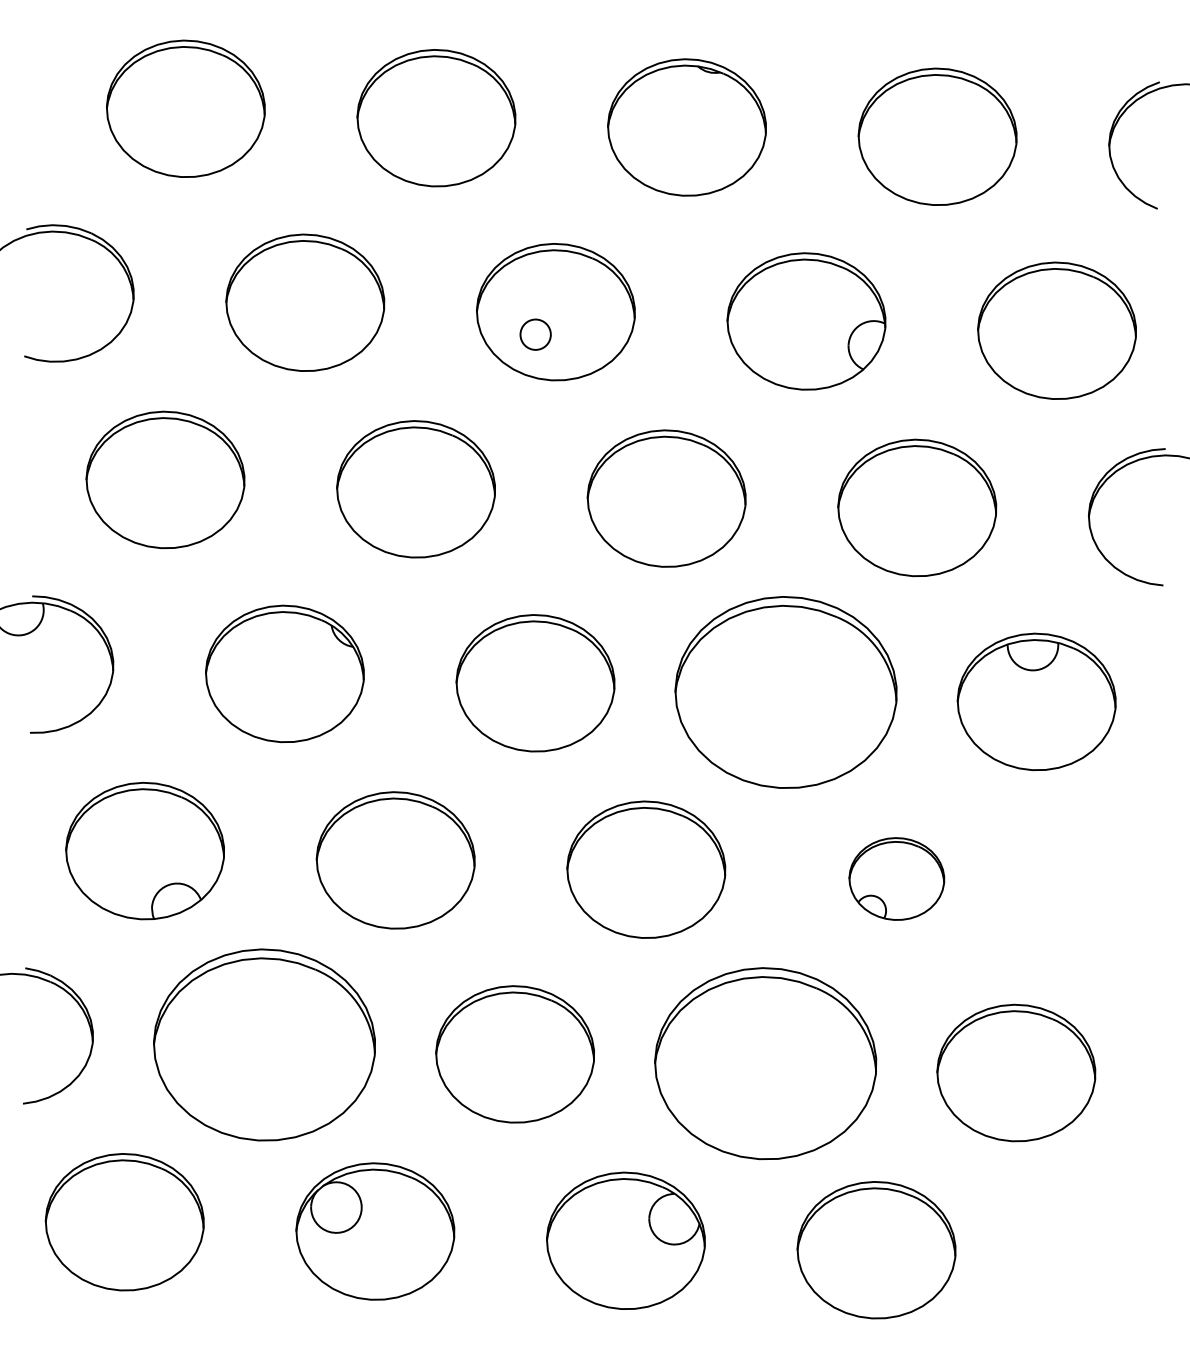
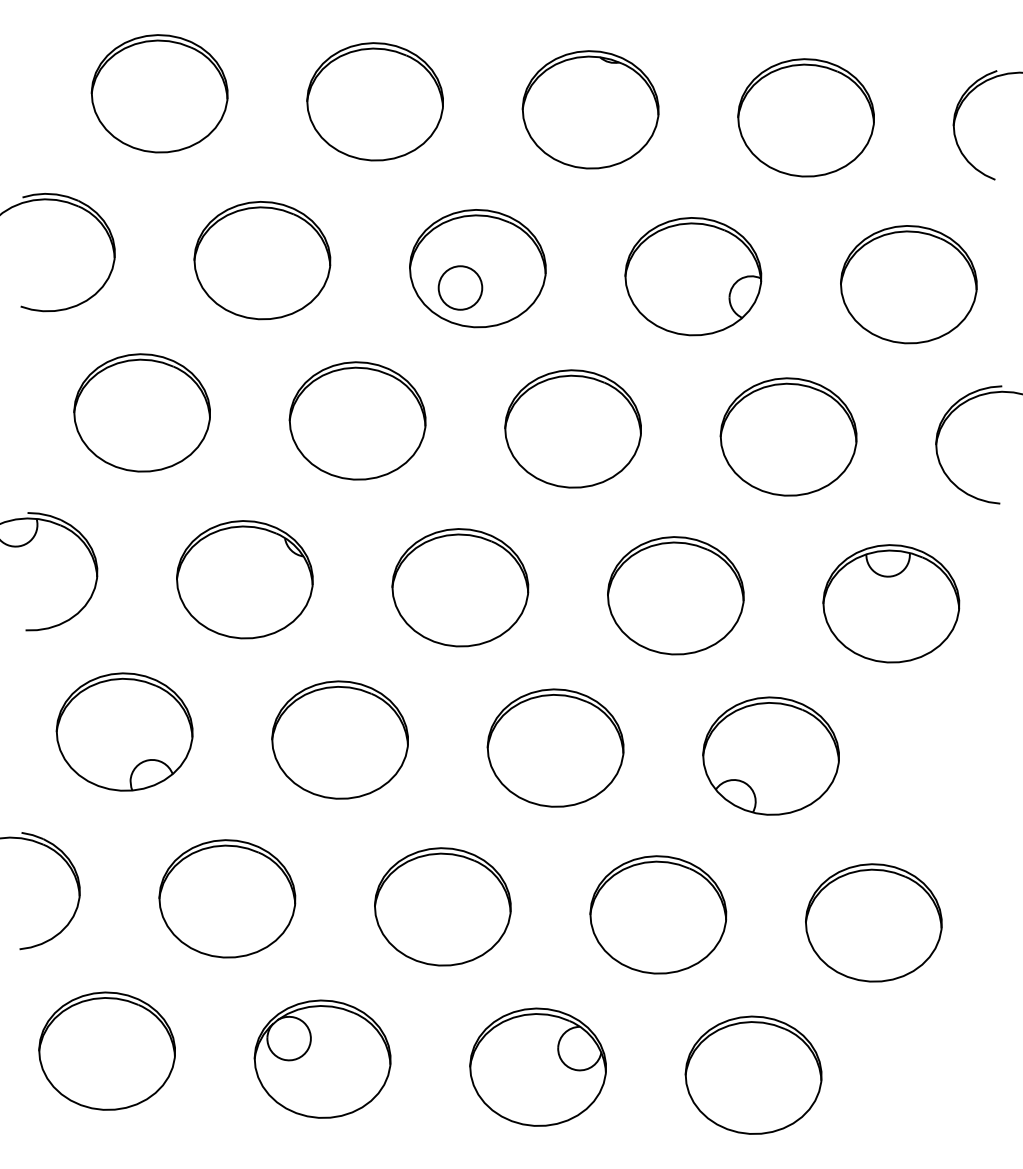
circle: (535, 334) -> (460, 287), size x1.67
part: (785, 692) -> (675, 595), size x0.71
part: (896, 878) -> (770, 755), size x1.67
part: (264, 1044) -> (227, 898), size x0.71
part: (765, 1063) -> (658, 914), size x0.71

